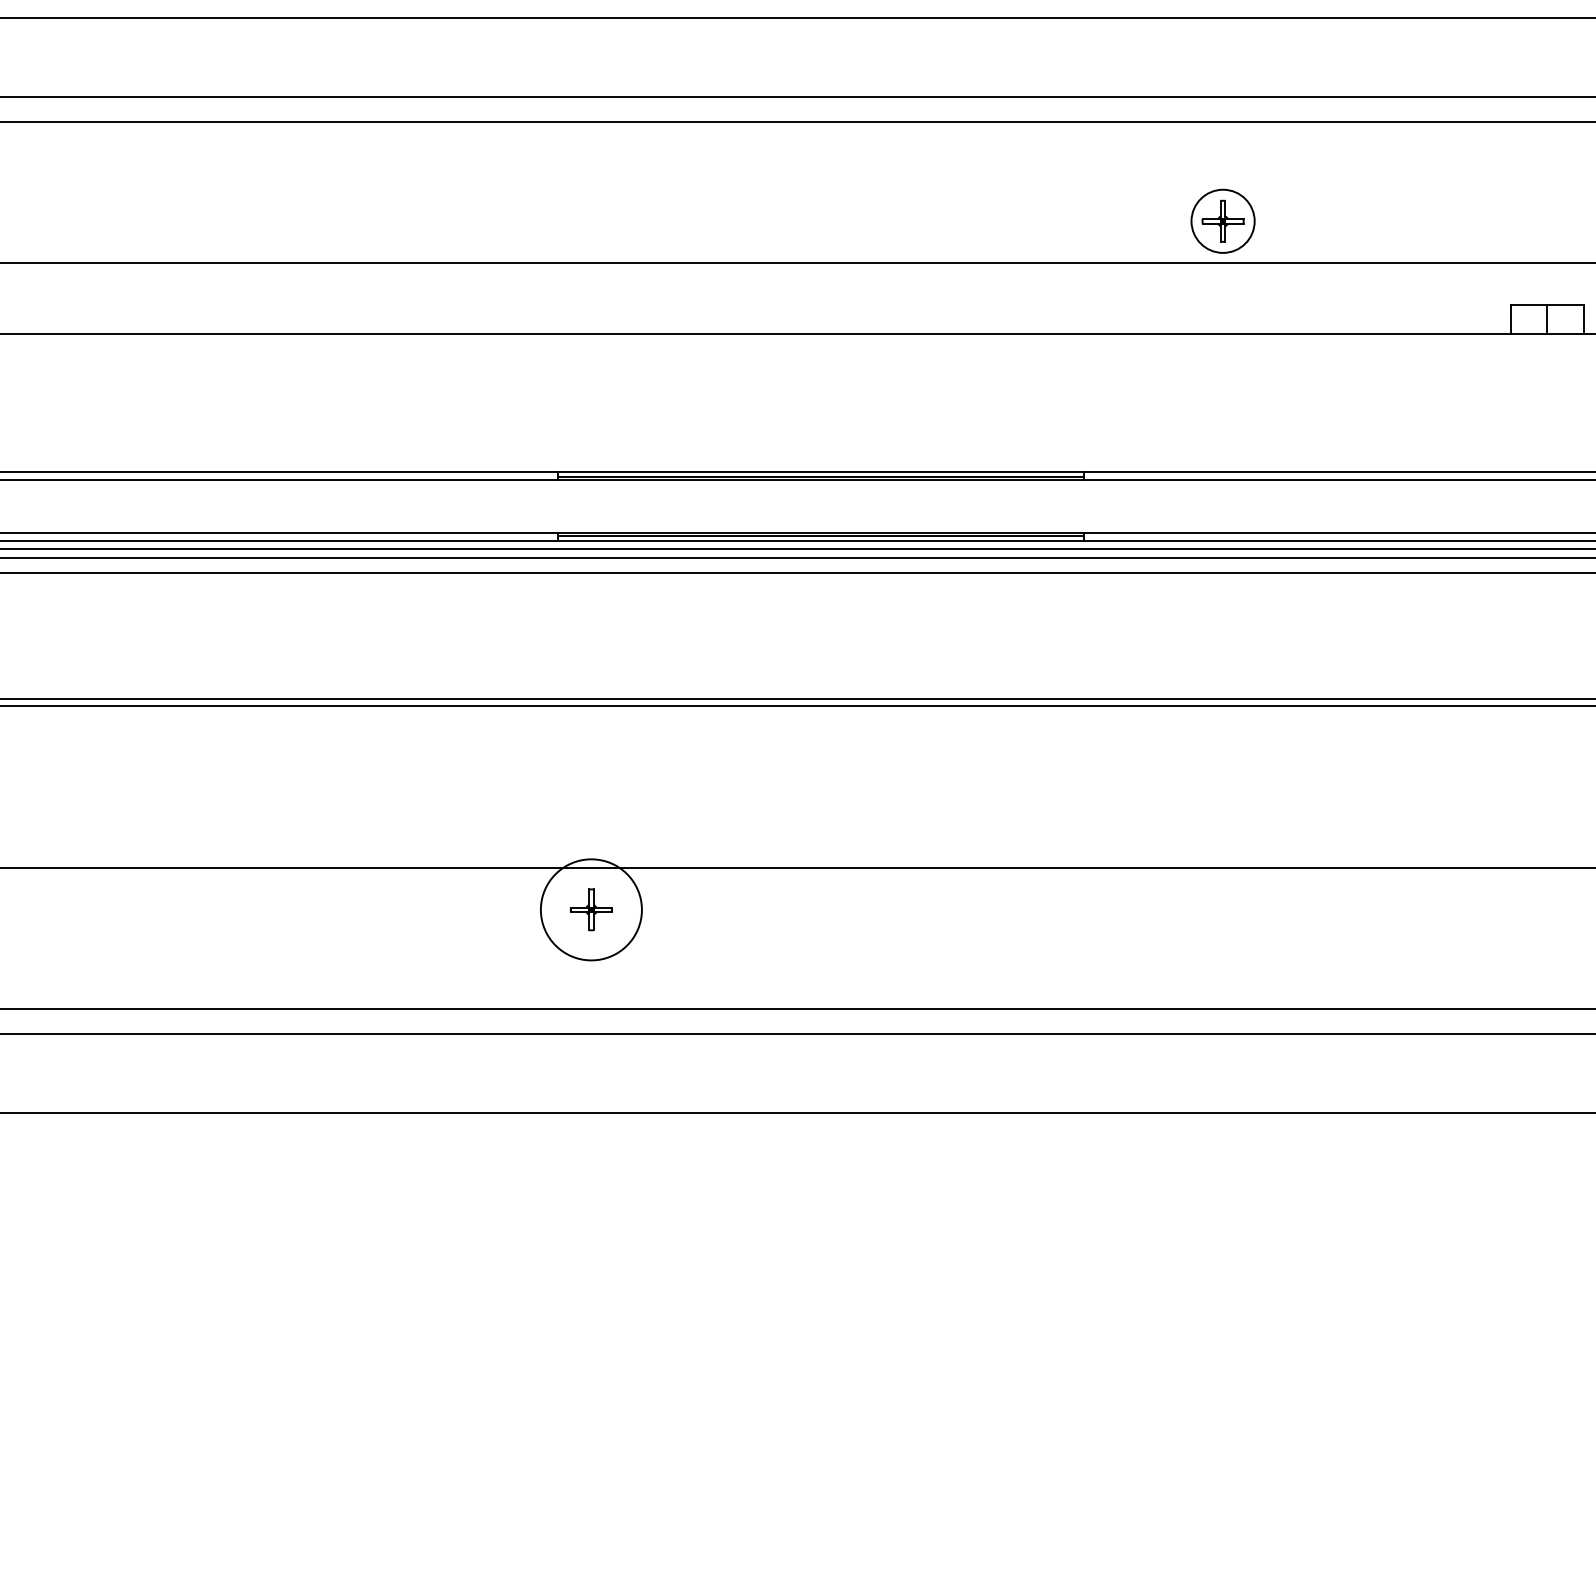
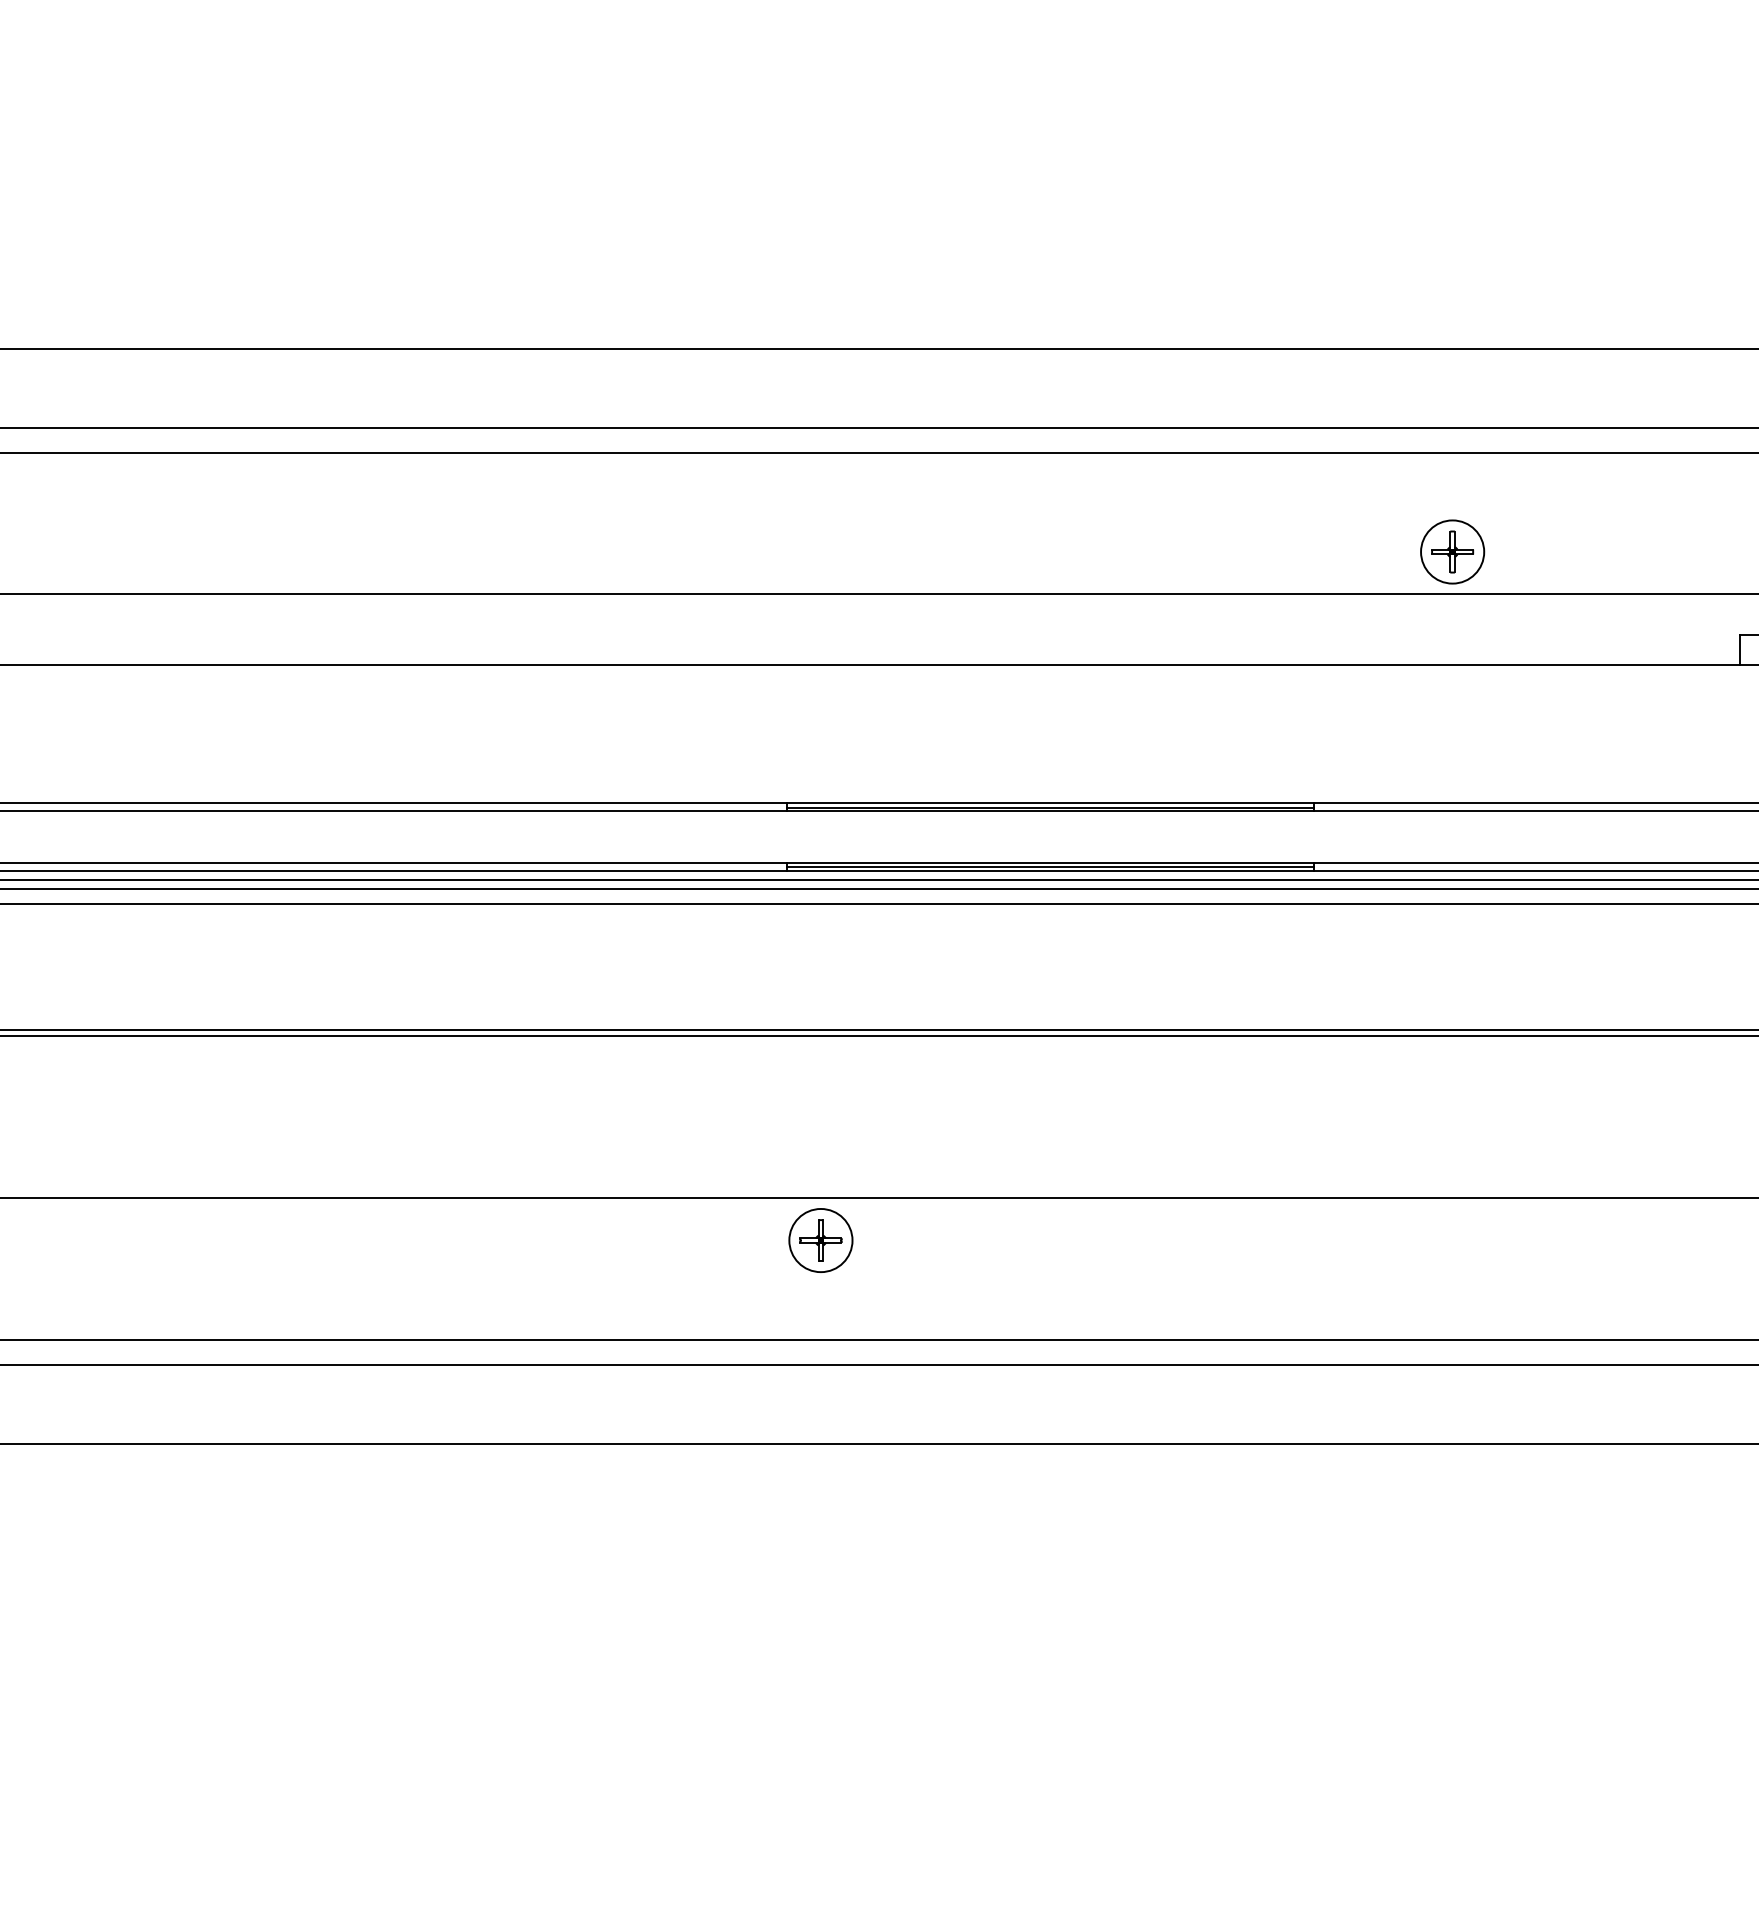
circle: (590, 909) -> (820, 1240), size x0.62

